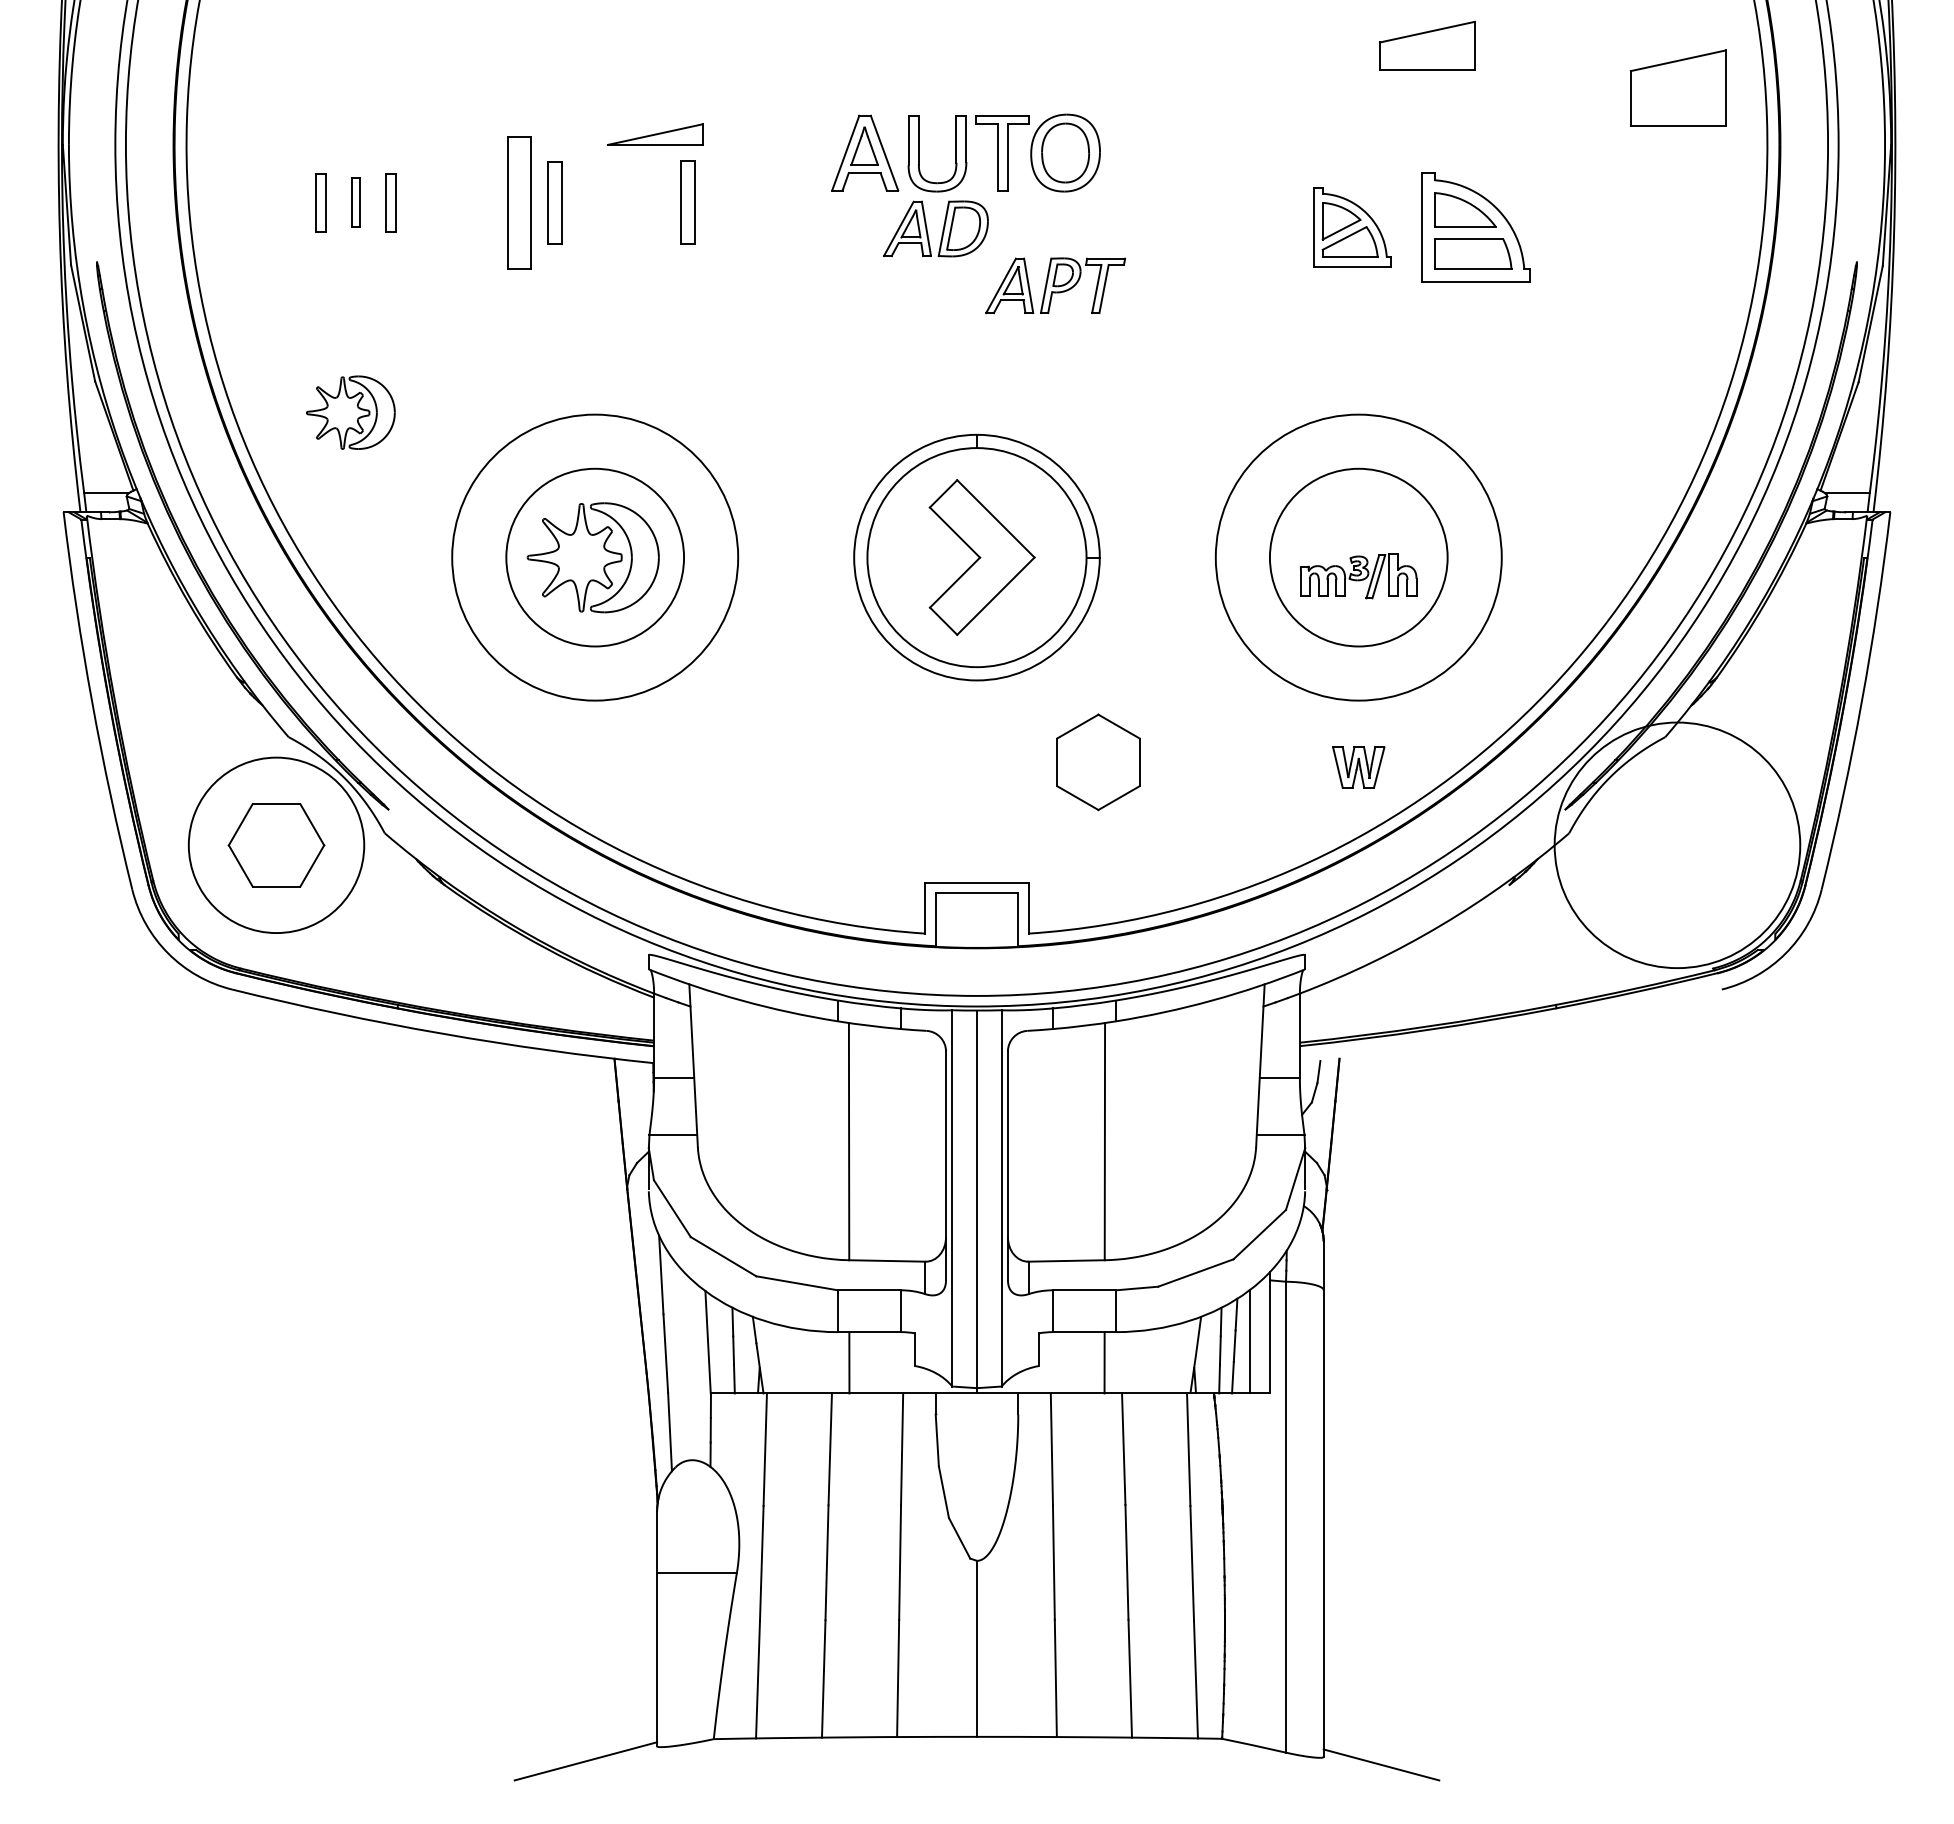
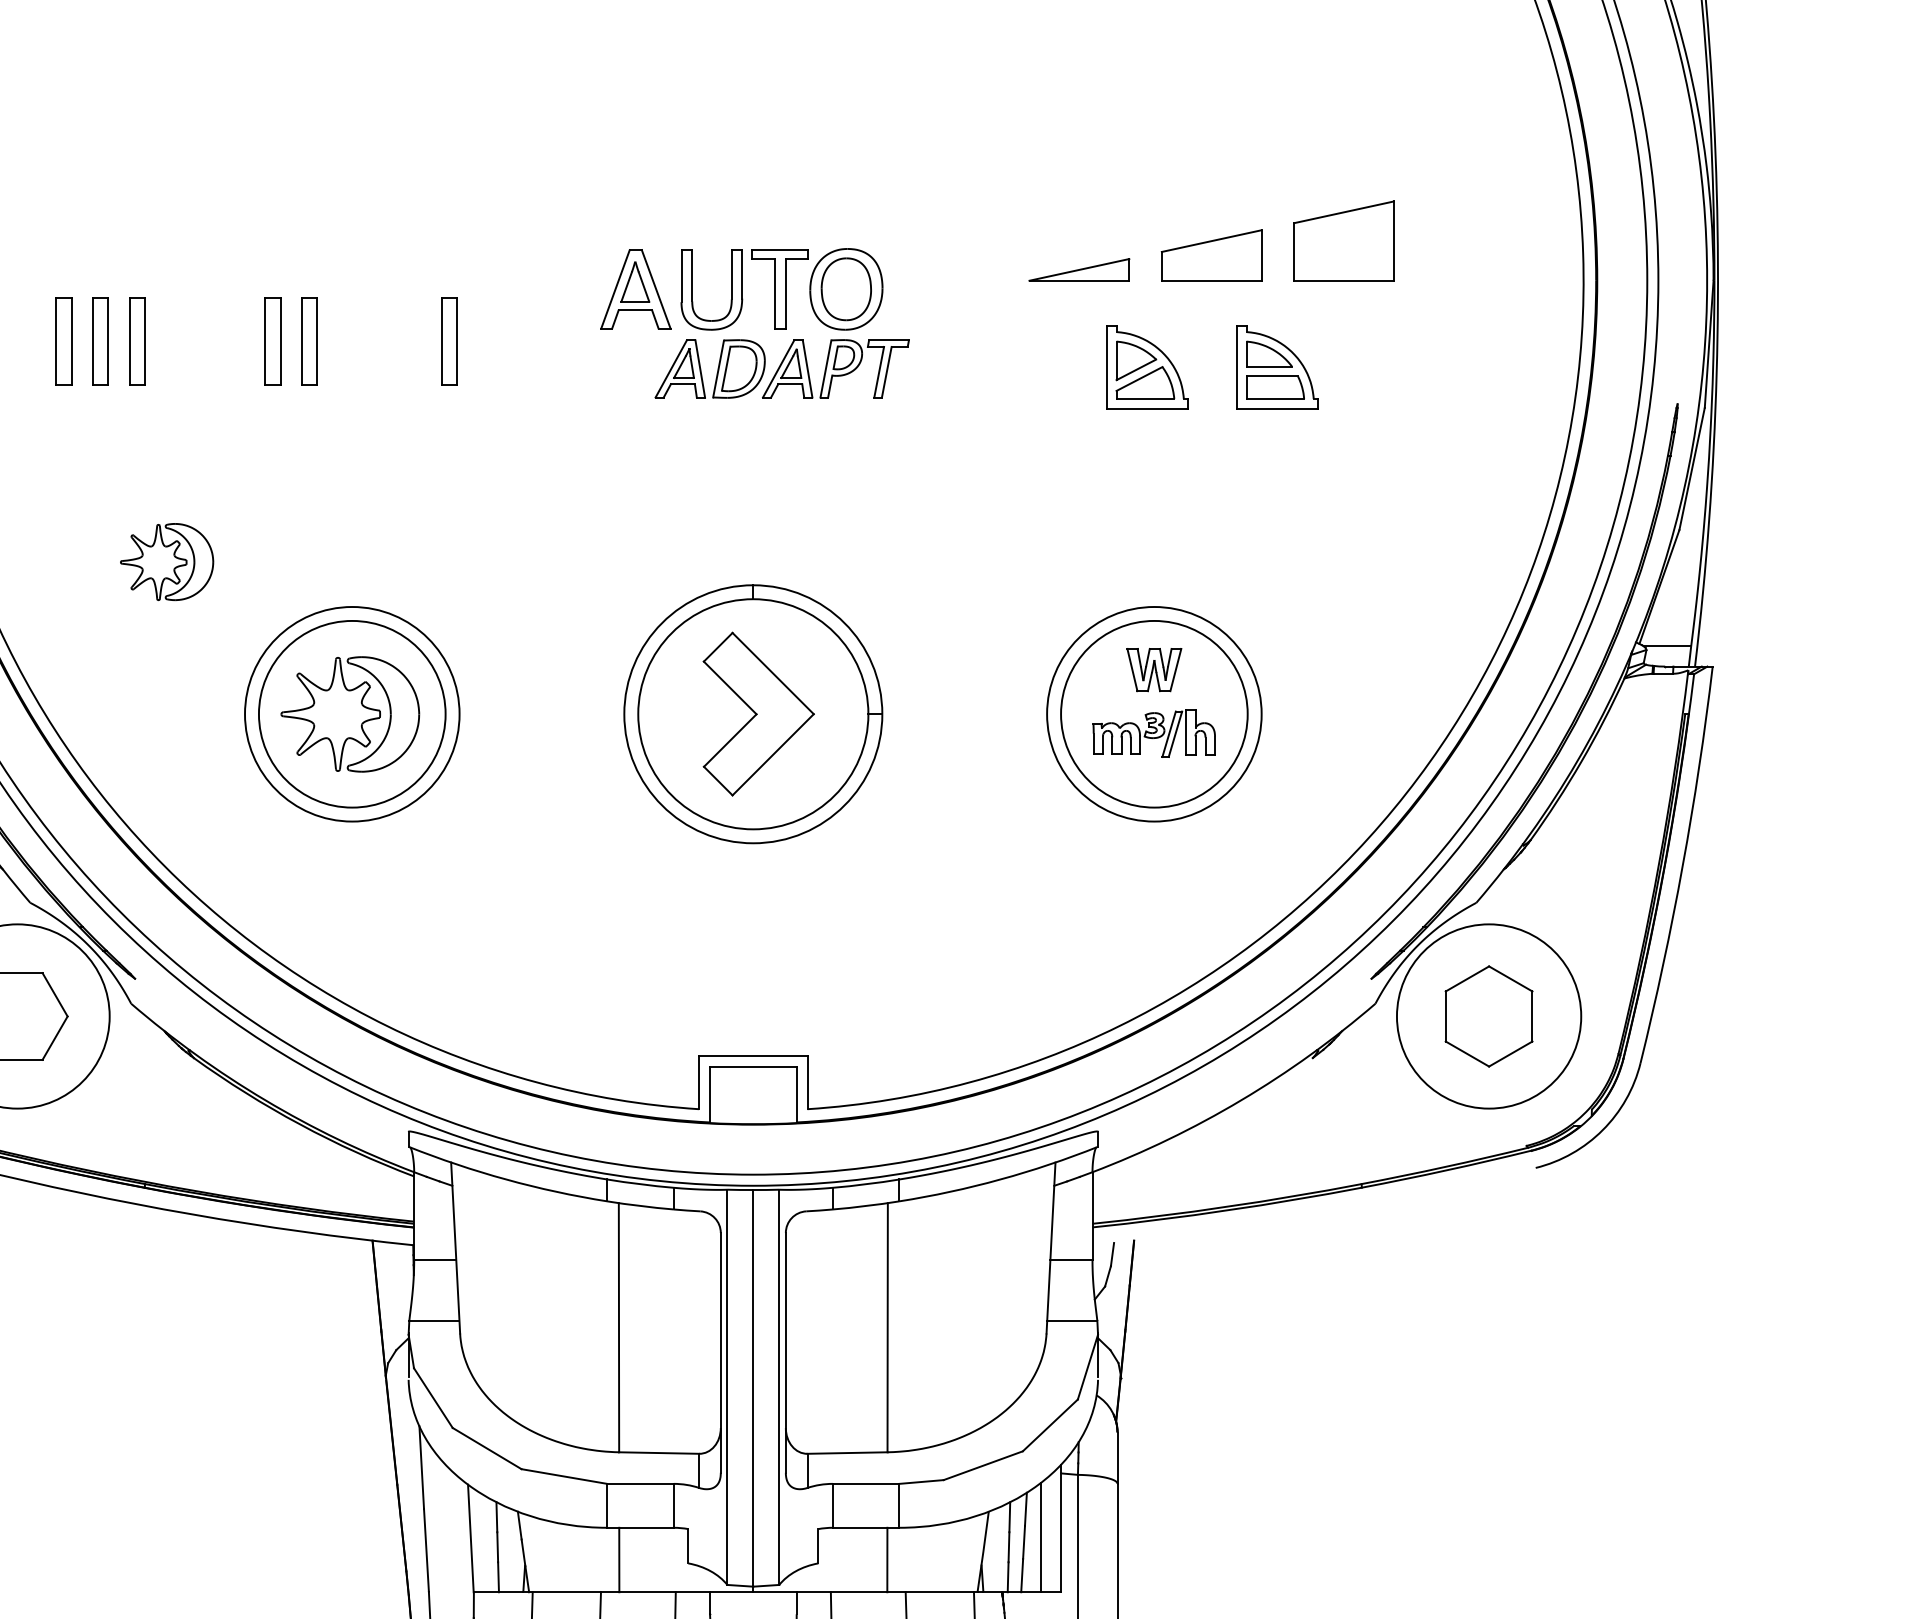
part: (1427, 45) -> (1211, 255), moved
part: (1677, 87) -> (1343, 240), moved
part: (655, 134) -> (1079, 269), moved
part: (320, 202) -> (63, 341), size x1.43
part: (355, 202) -> (100, 341), size x1.67
part: (390, 202) -> (137, 341), size x1.43
part: (519, 202) -> (272, 341), size x0.62
part: (1475, 227) -> (1276, 367), size x0.71
part: (1055, 285) -> (835, 368), moved
part: (350, 412) -> (166, 561), moved
circle: (595, 557) -> (352, 714), size x0.71
circle: (1358, 557) -> (1154, 714), size x0.71
part: (1098, 762) -> (1489, 1016), moved
part: (1358, 767) -> (1154, 670), moved
circle: (1677, 845) -> (1489, 1016), size x0.71

